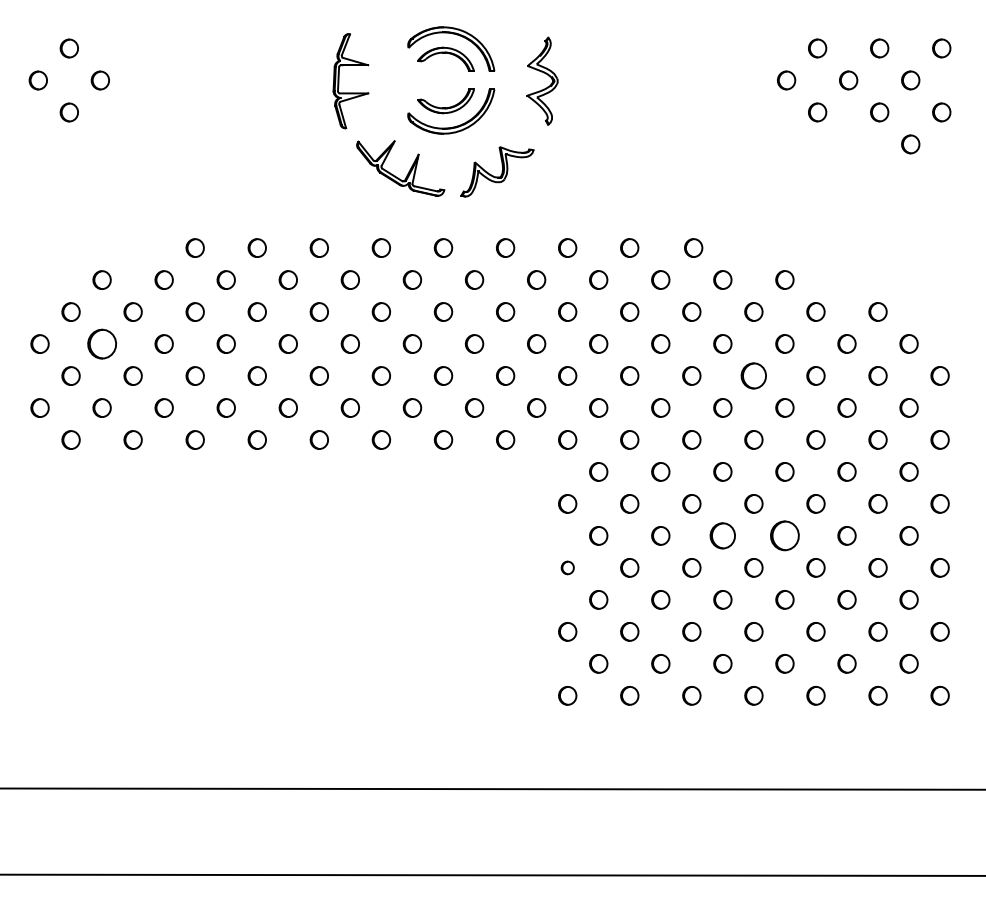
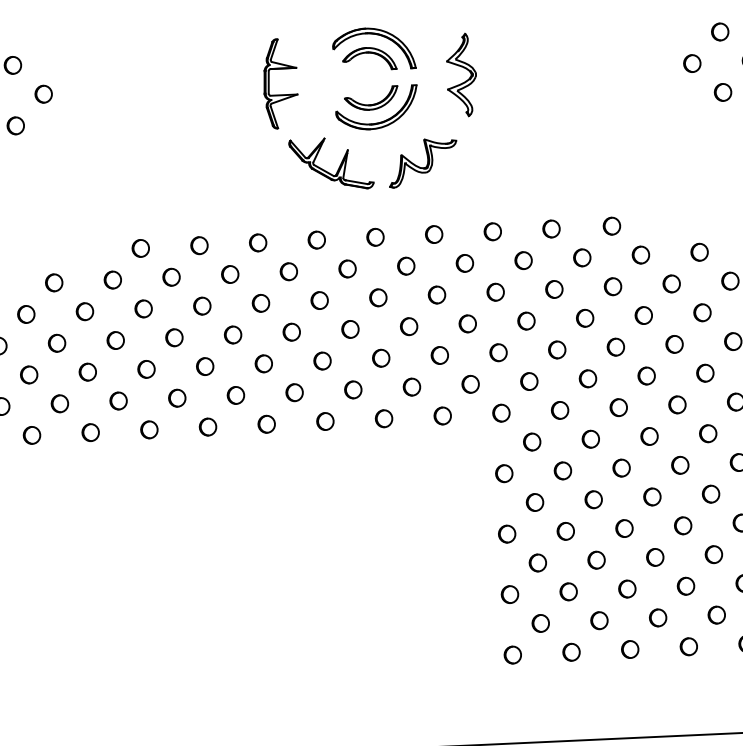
part: (101, 343) -> (56, 342), size x0.62
part: (753, 375) -> (674, 343), size x0.71
part: (722, 535) -> (652, 496), size x0.71
part: (784, 535) -> (710, 493), size x0.62
part: (567, 567) -> (506, 533), size x1.43

